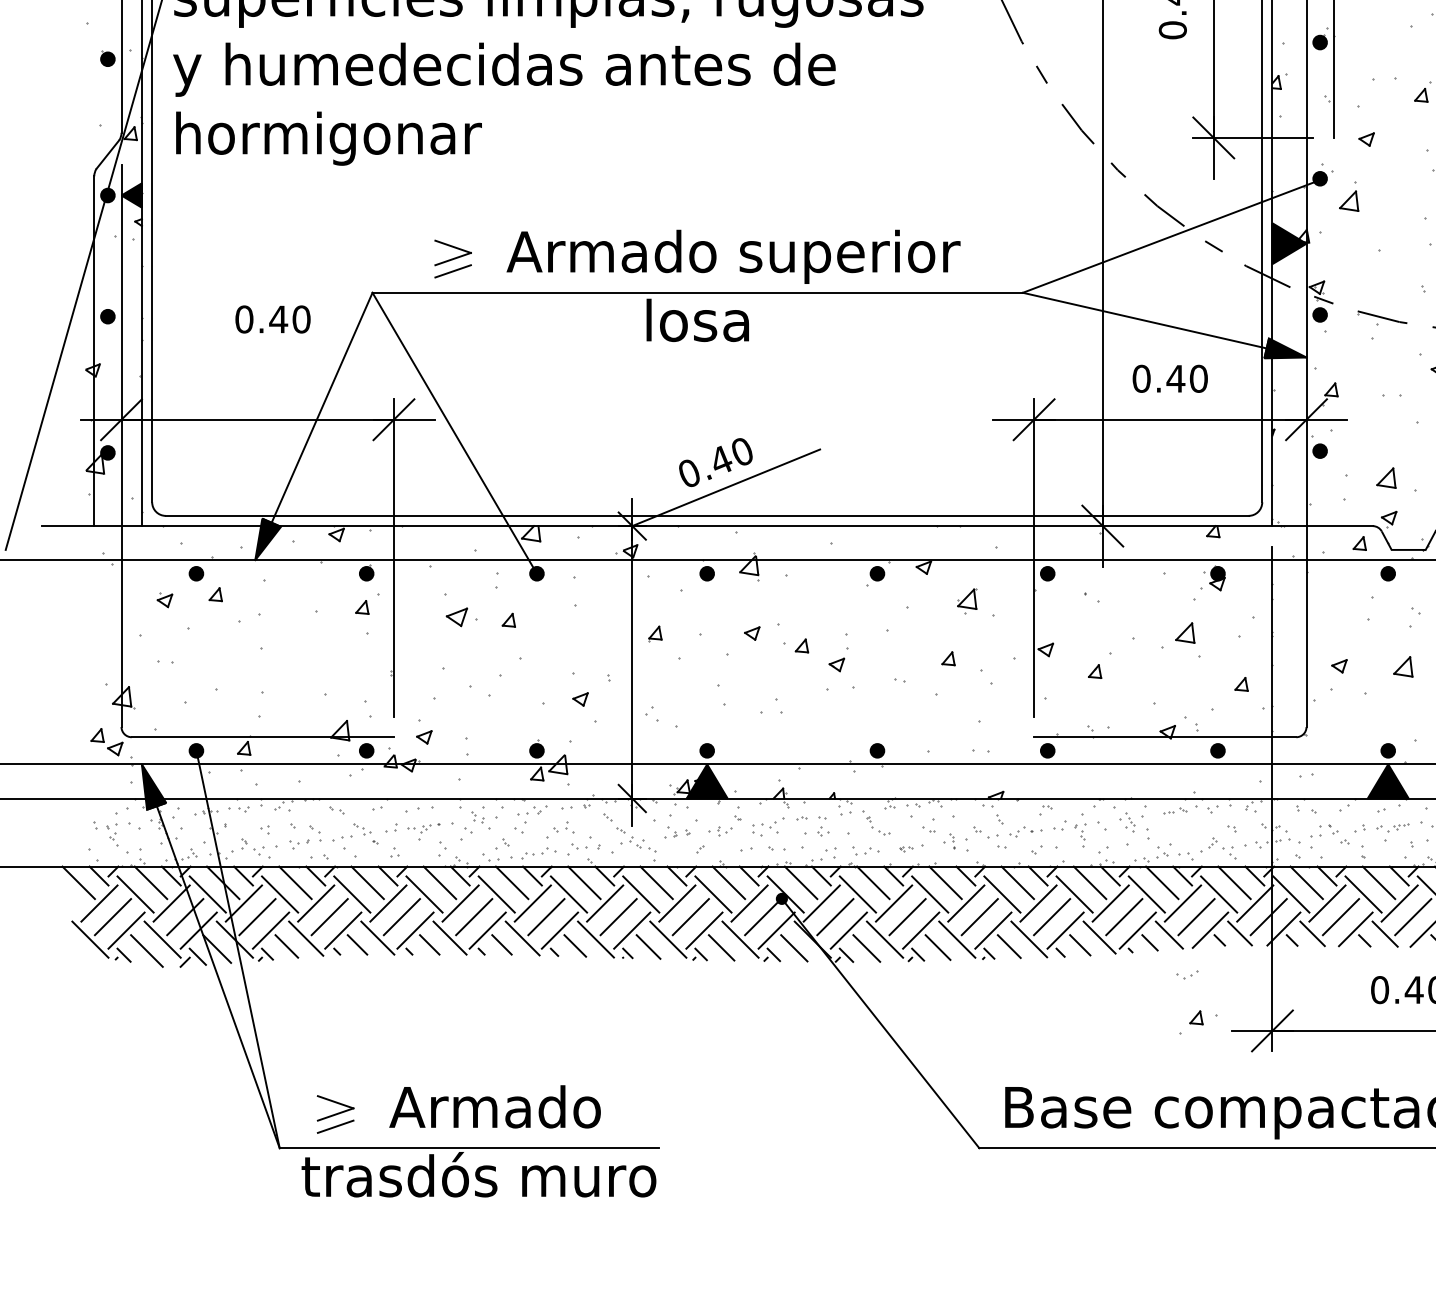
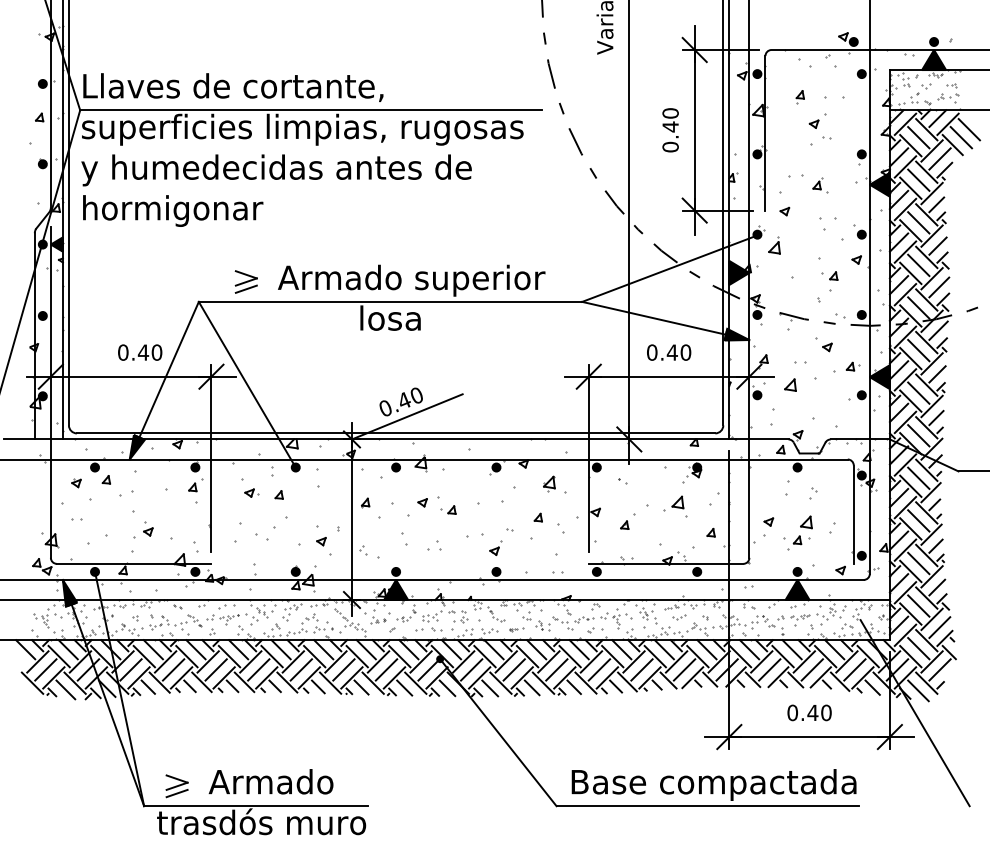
text: (273, 319) -> (140, 352), moved
part: (1386, 477) -> (790, 384), moved
part: (461, 616) -> (251, 492), size x0.71
part: (838, 658) -> (495, 547), moved
part: (424, 731) -> (148, 528), moved
part: (1187, 975) -> (679, 617), moved
part: (1198, 1021) -> (798, 542), moved

